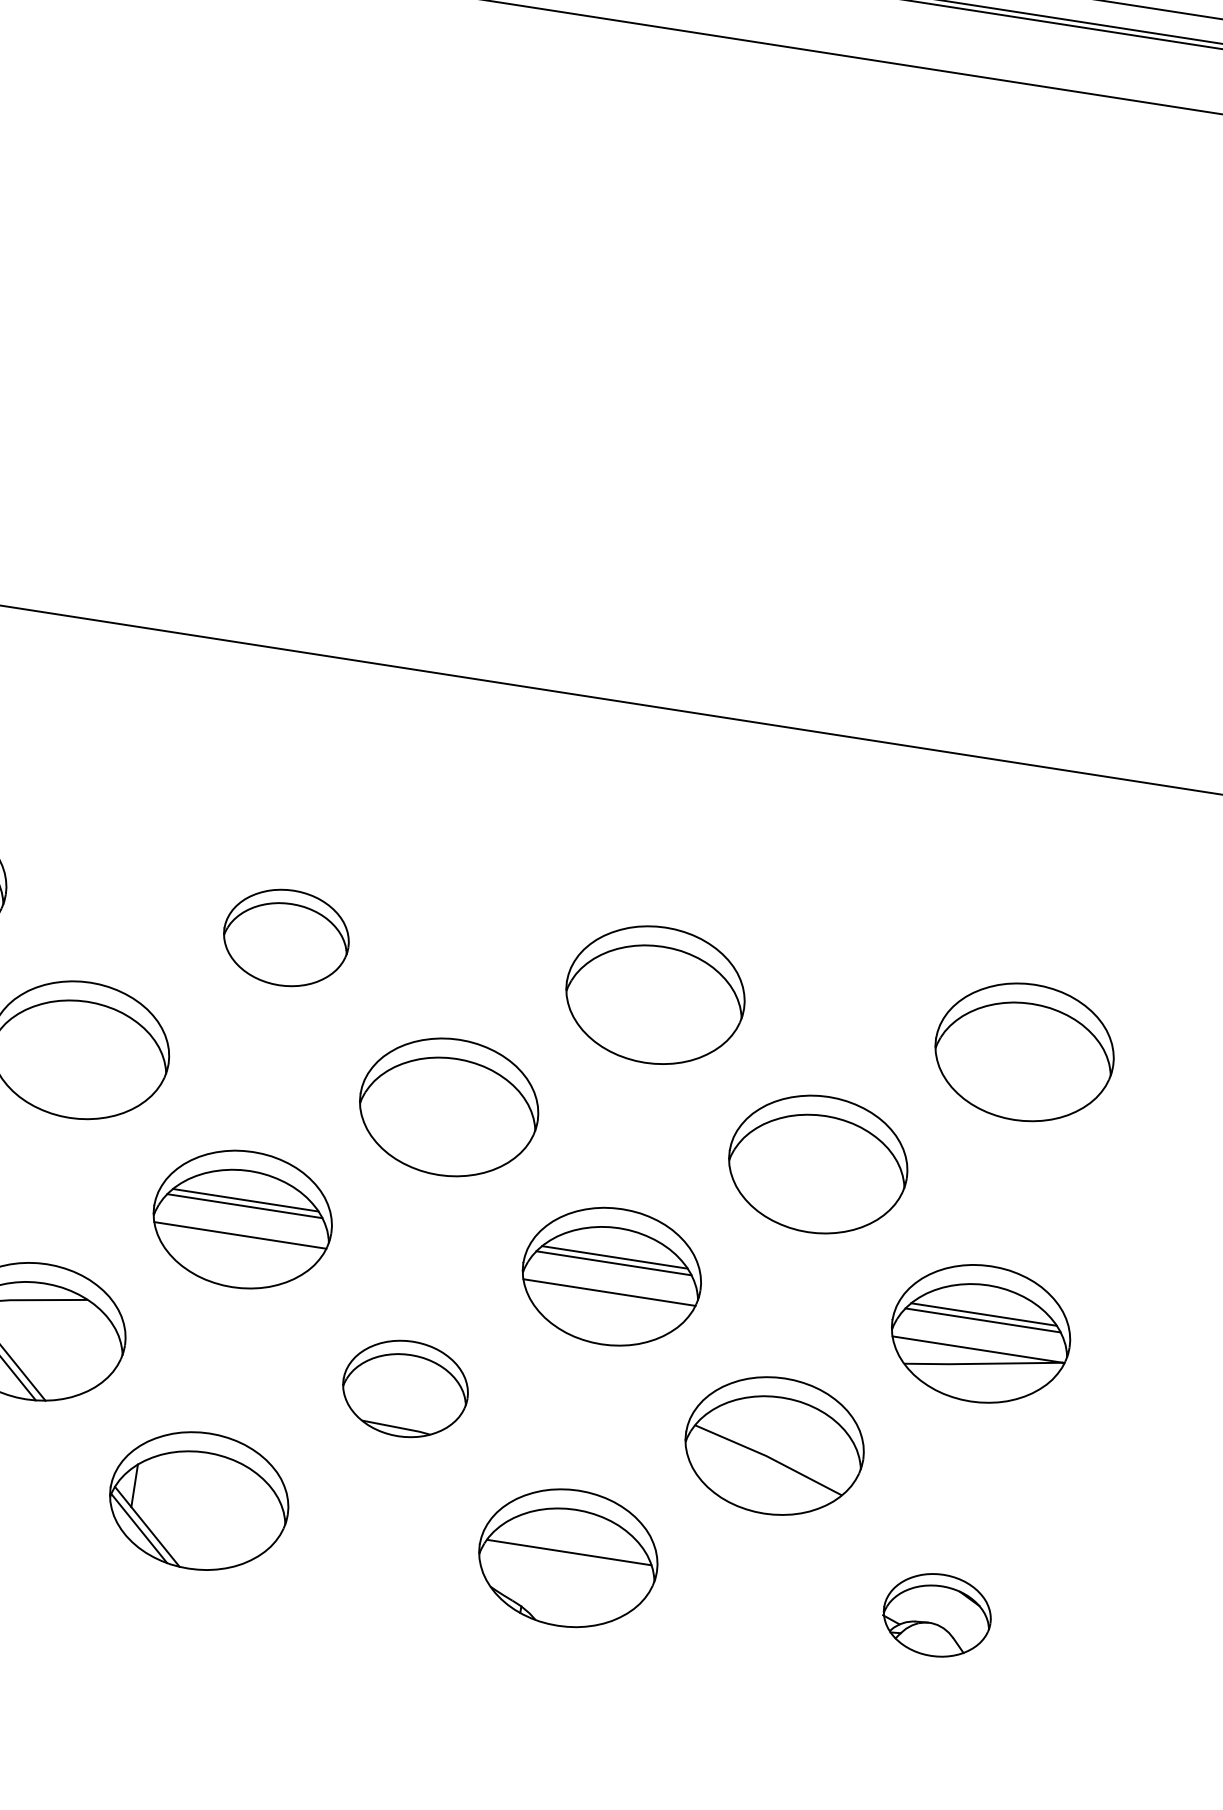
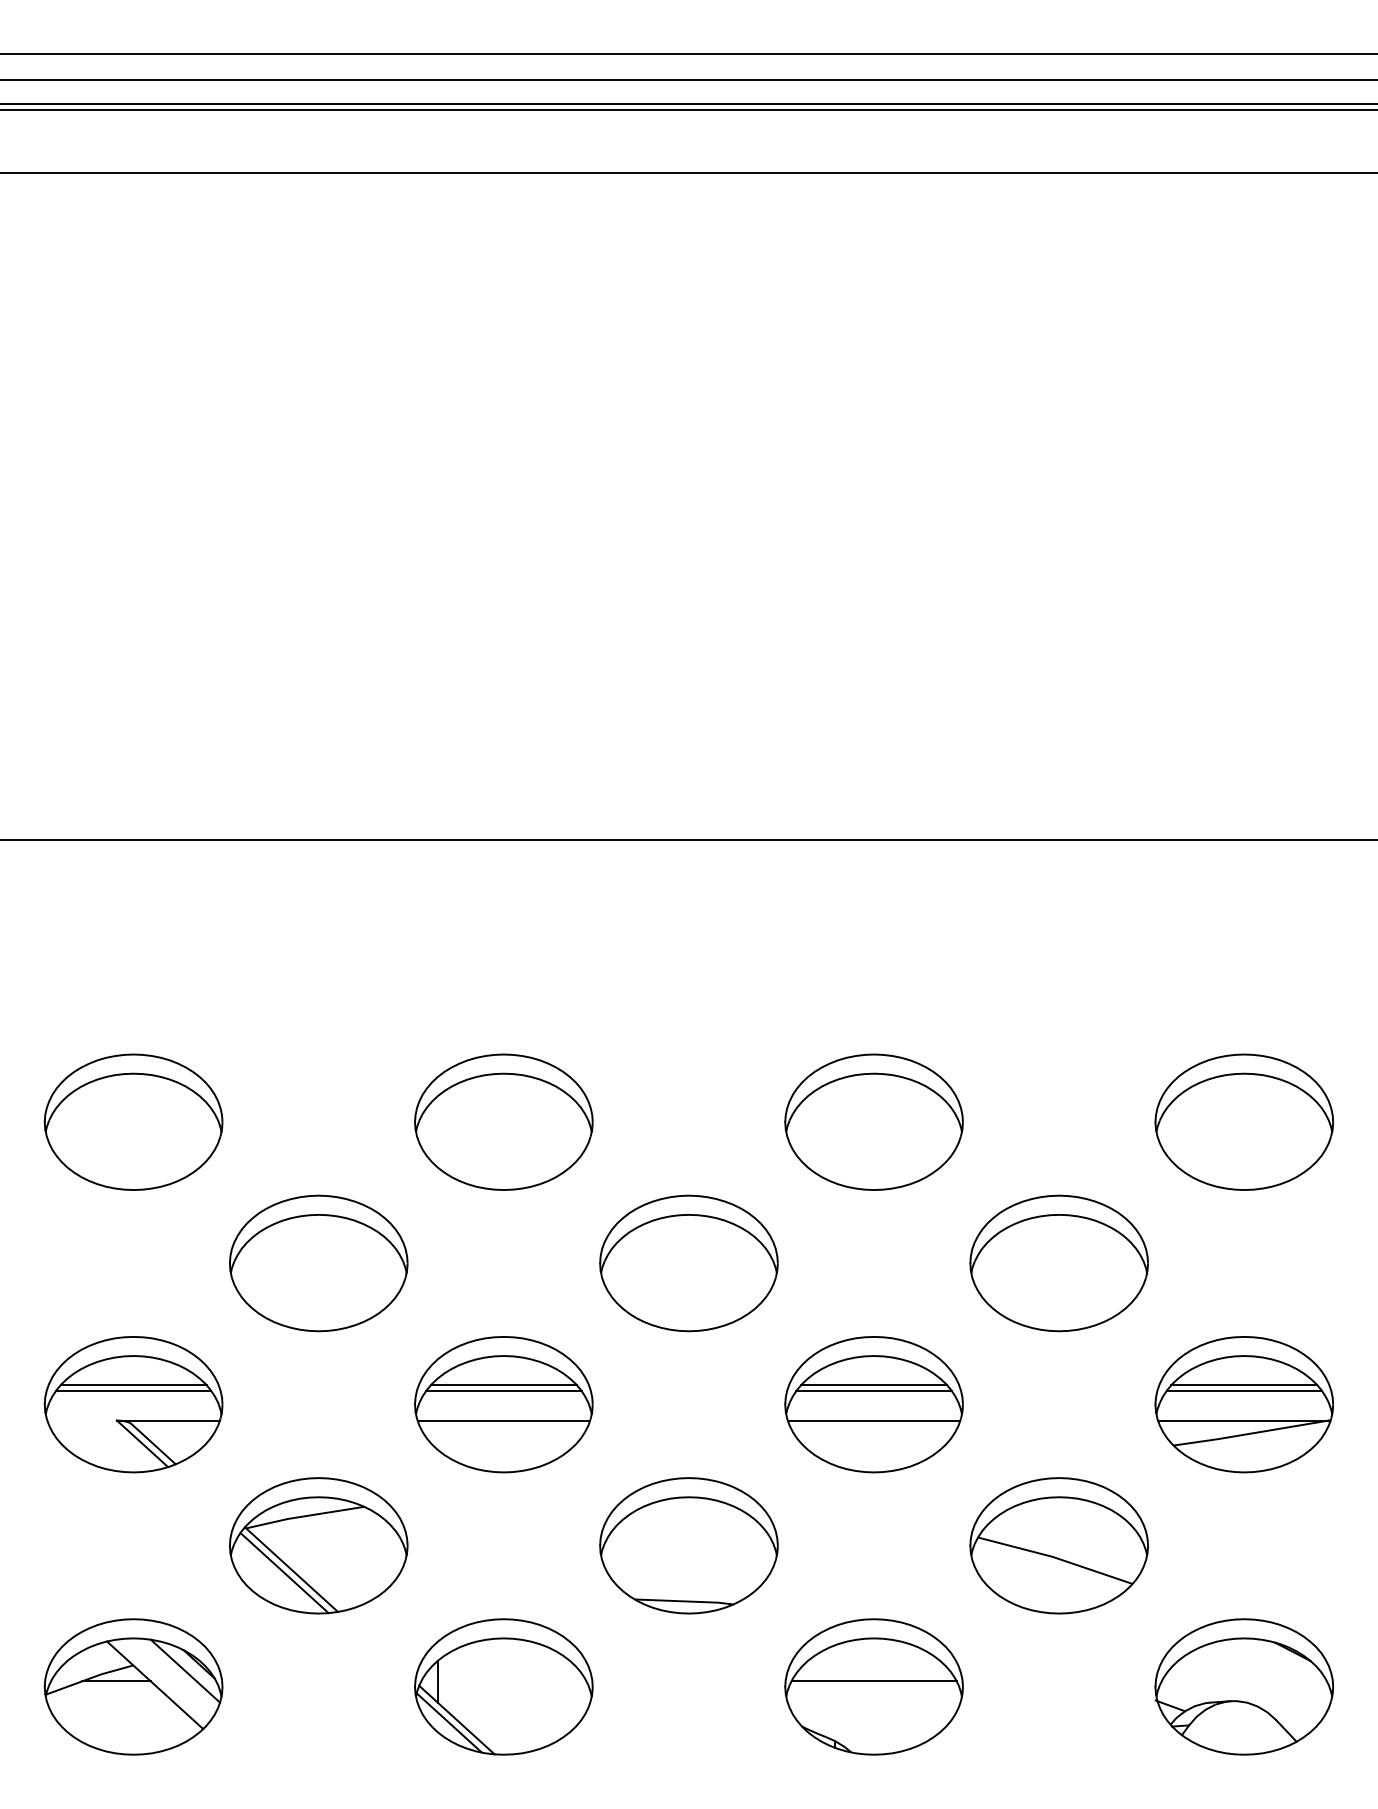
part: (286, 937) -> (503, 1121), size x1.43
part: (405, 1388) -> (688, 1545), size x1.43
part: (936, 1614) -> (1243, 1686), size x1.67

